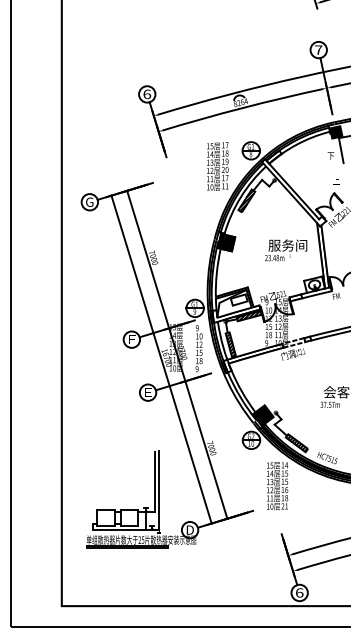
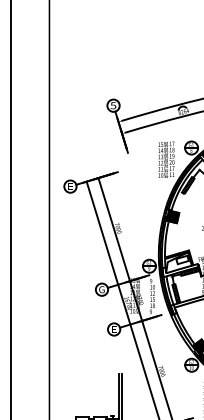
text: (147, 94) -> (113, 105), 6 -> 5
text: (89, 201) -> (70, 186), G -> E
text: (131, 339) -> (101, 289), F -> G

